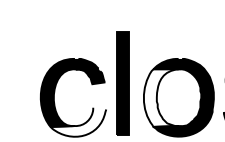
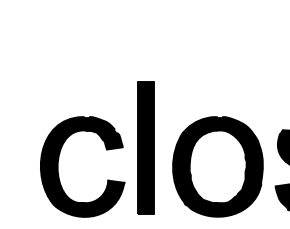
fill: (161, 98) -> (195, 167), added
fill: (77, 121) -> (88, 197), added

